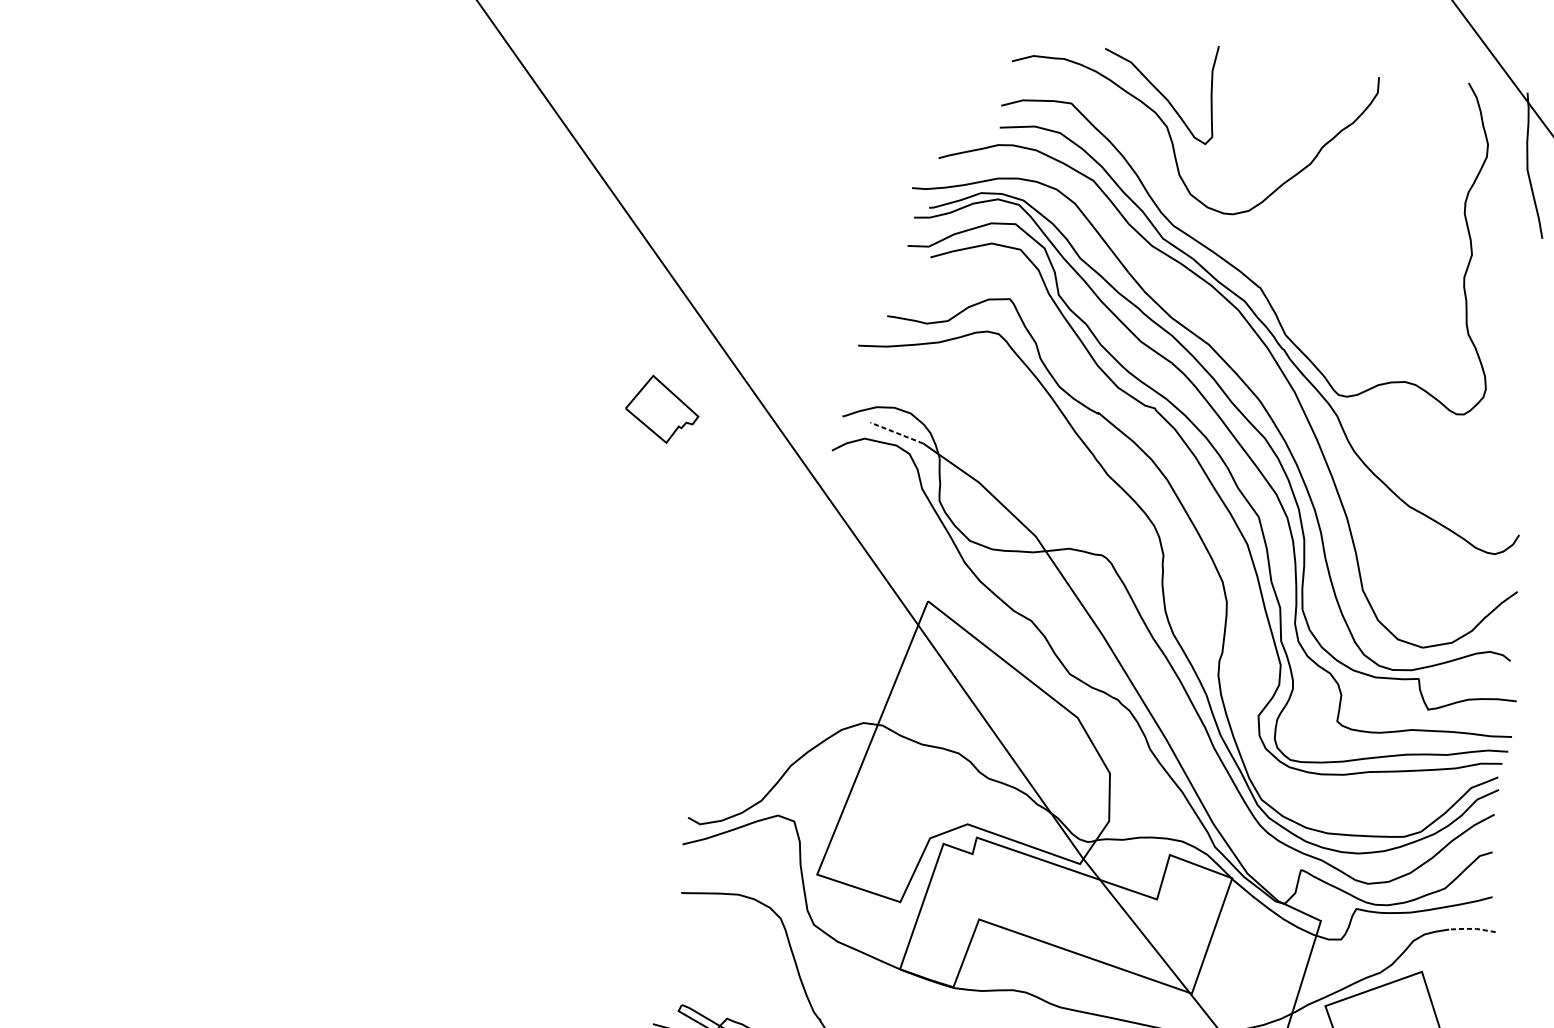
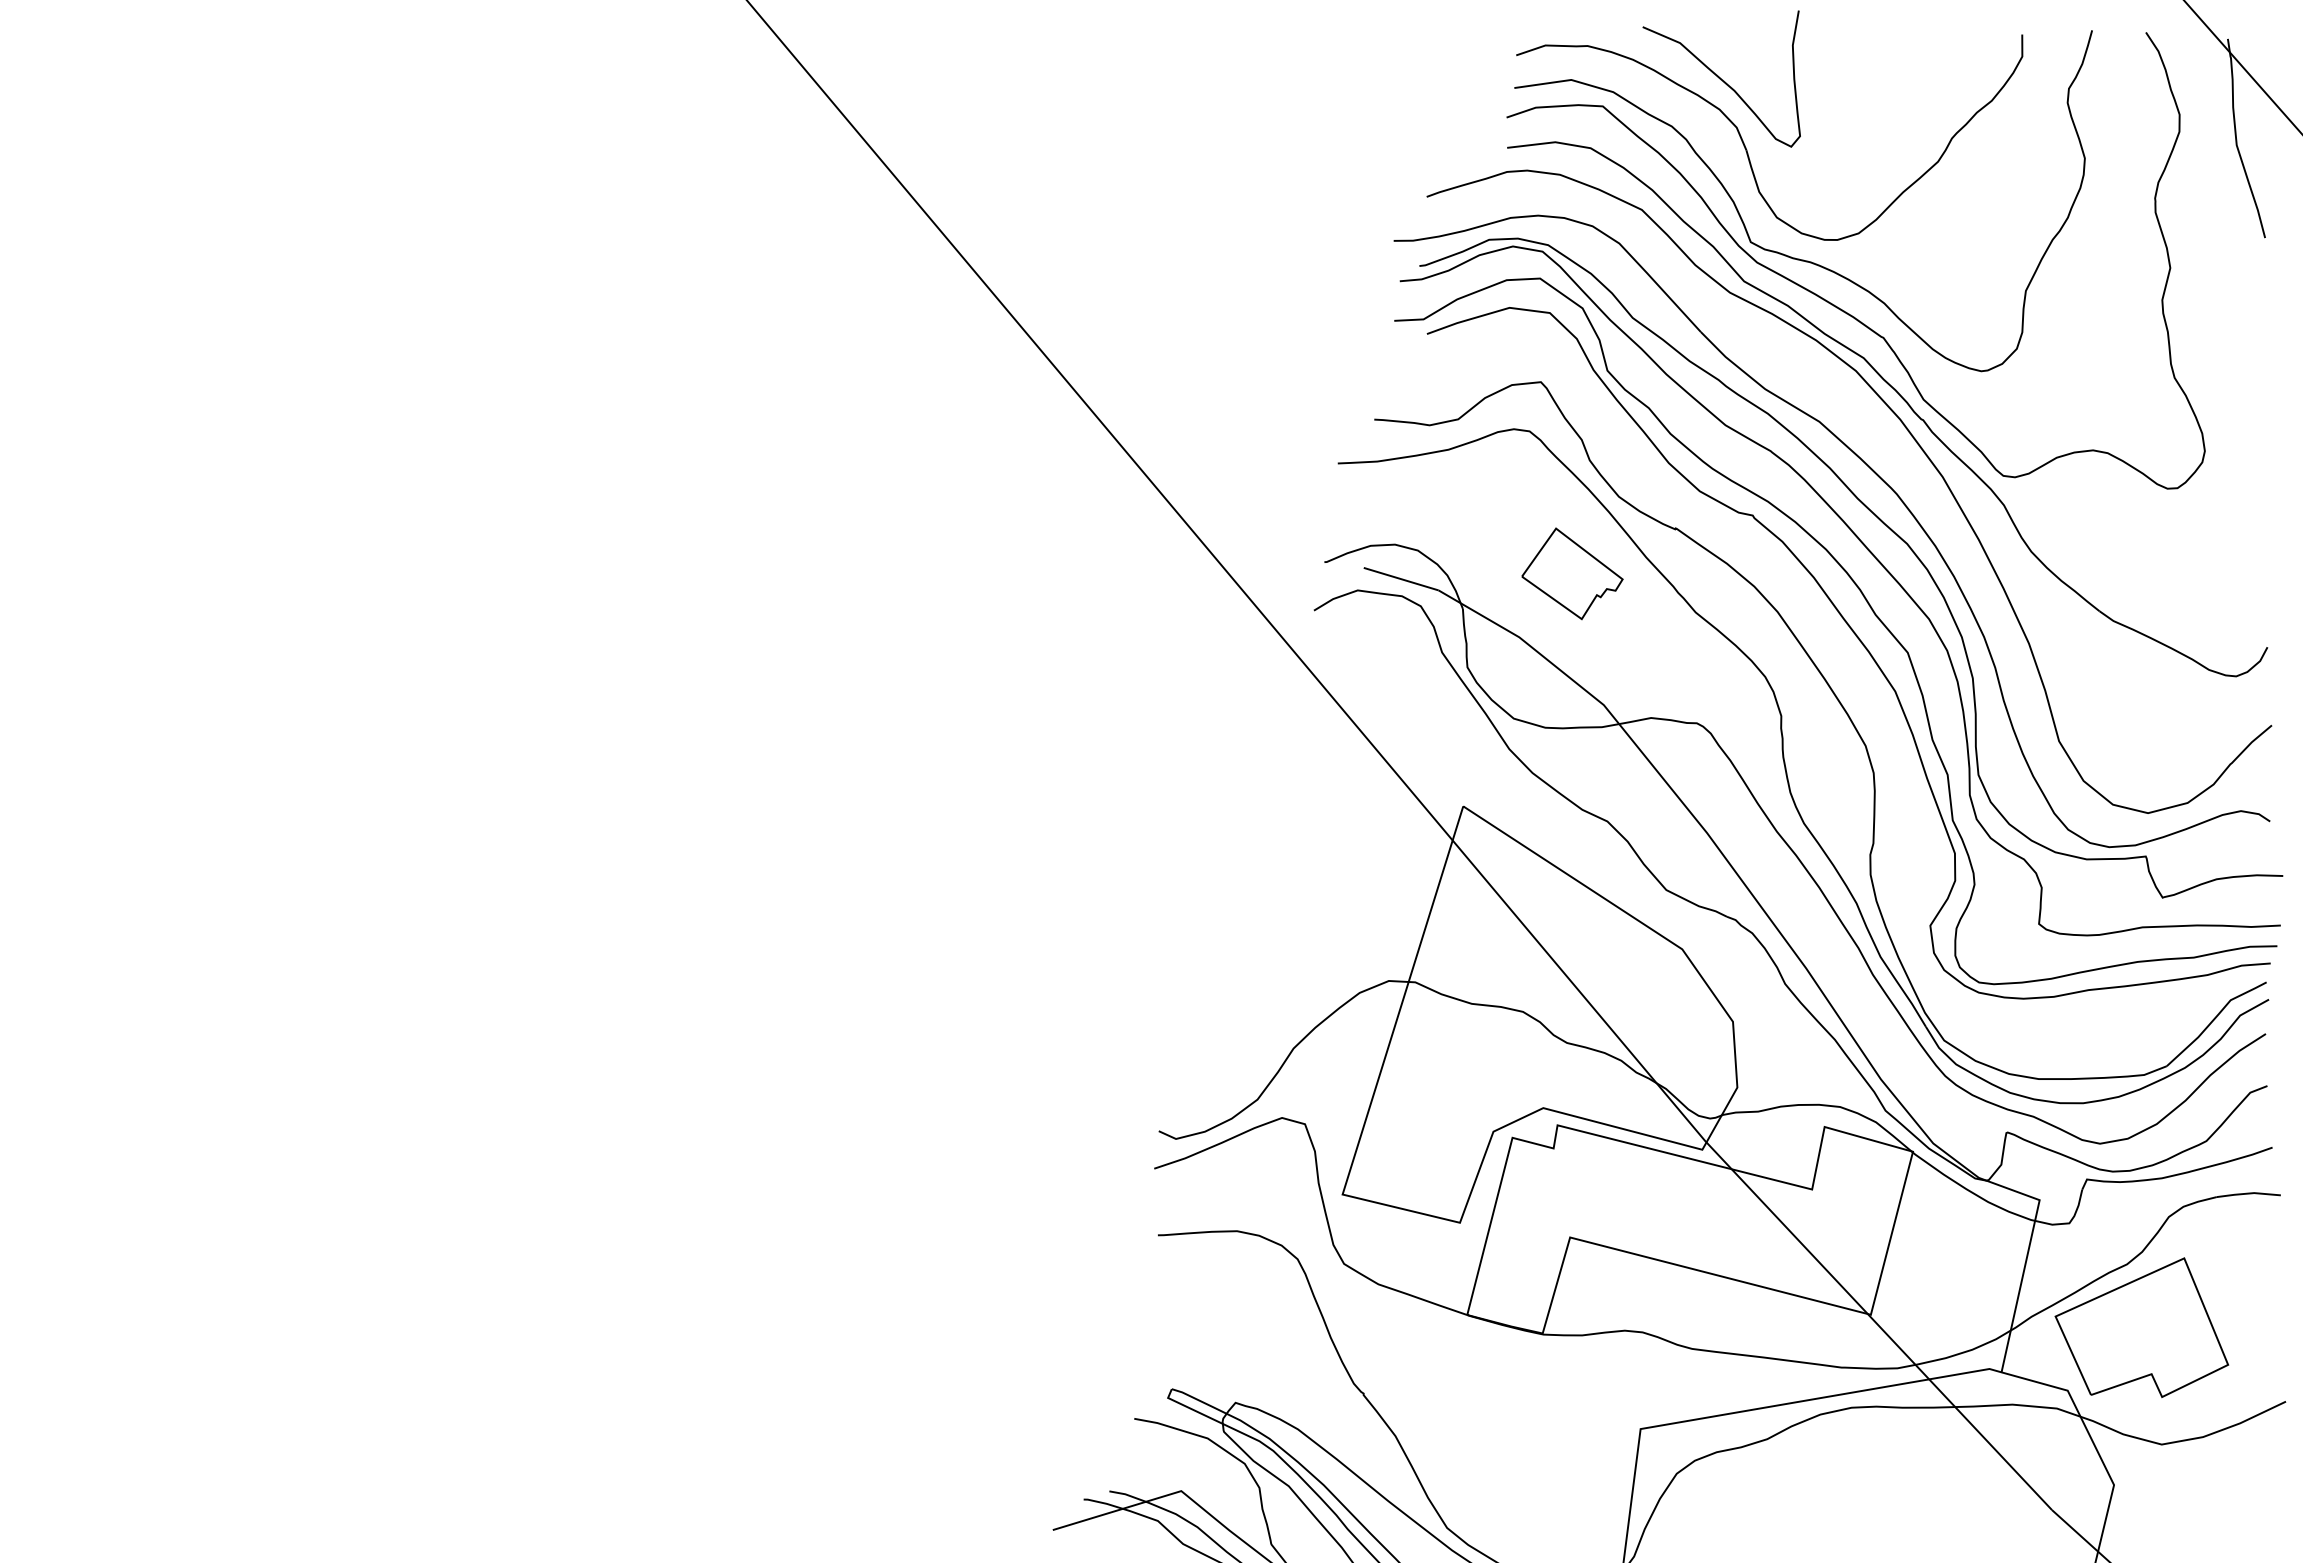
curve: (1195, 221) -> (1786, 254), added
part: (662, 409) -> (1572, 573), moved
line: (896, 433) -> (1400, 579), dashed -> solid
line: (1472, 928) -> (2248, 1193), dashed -> solid

